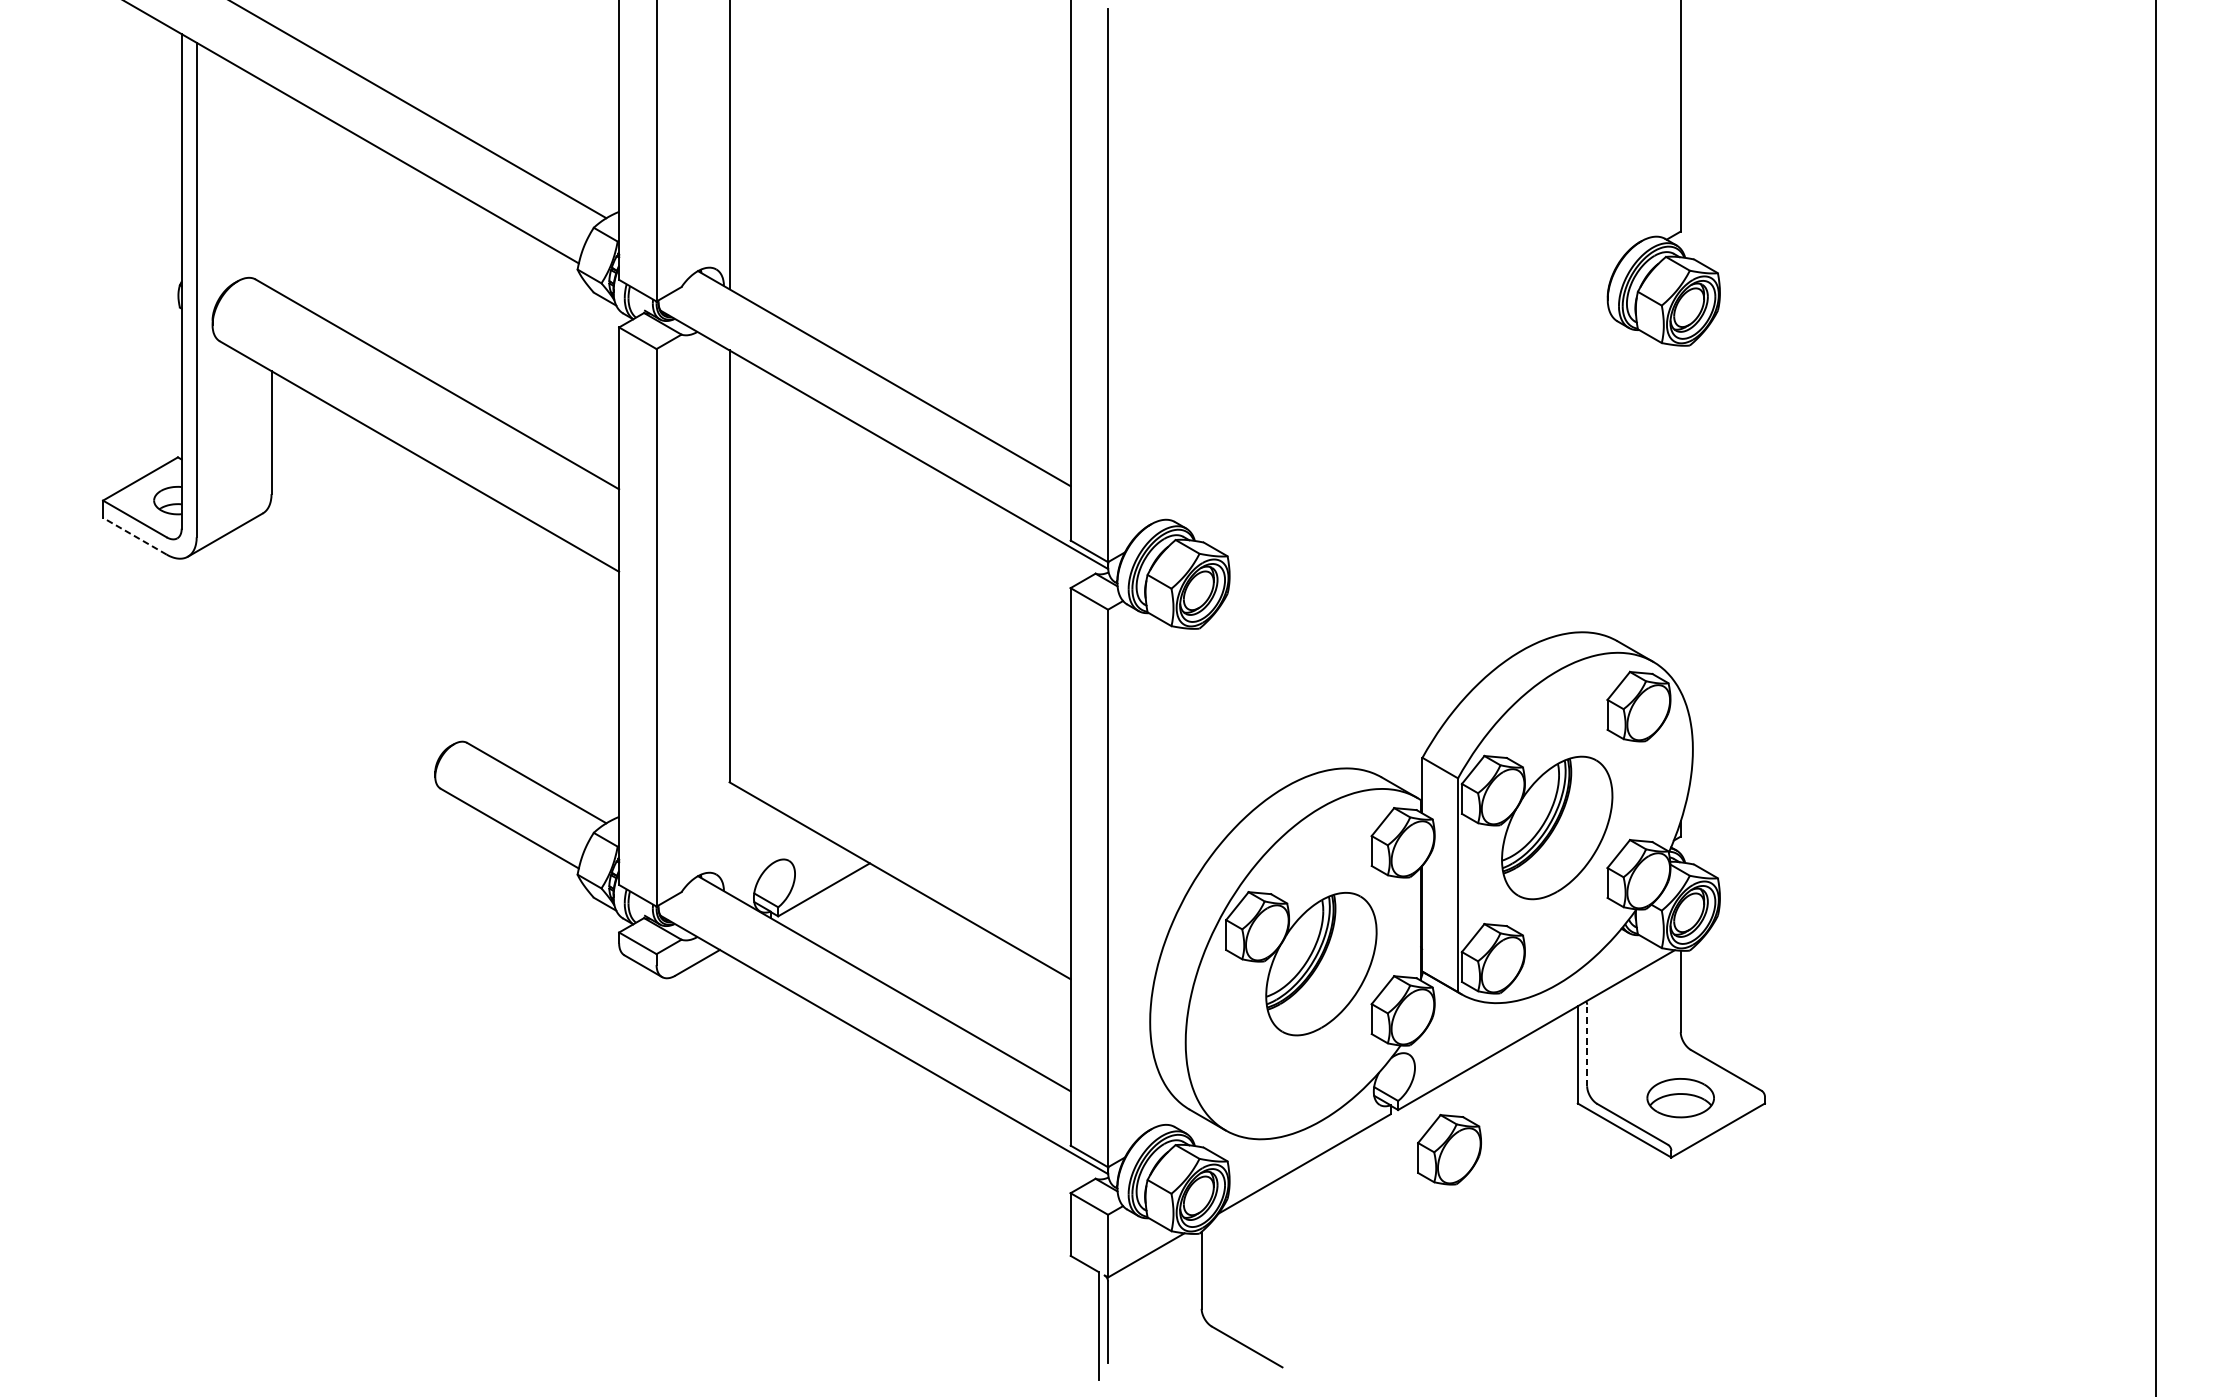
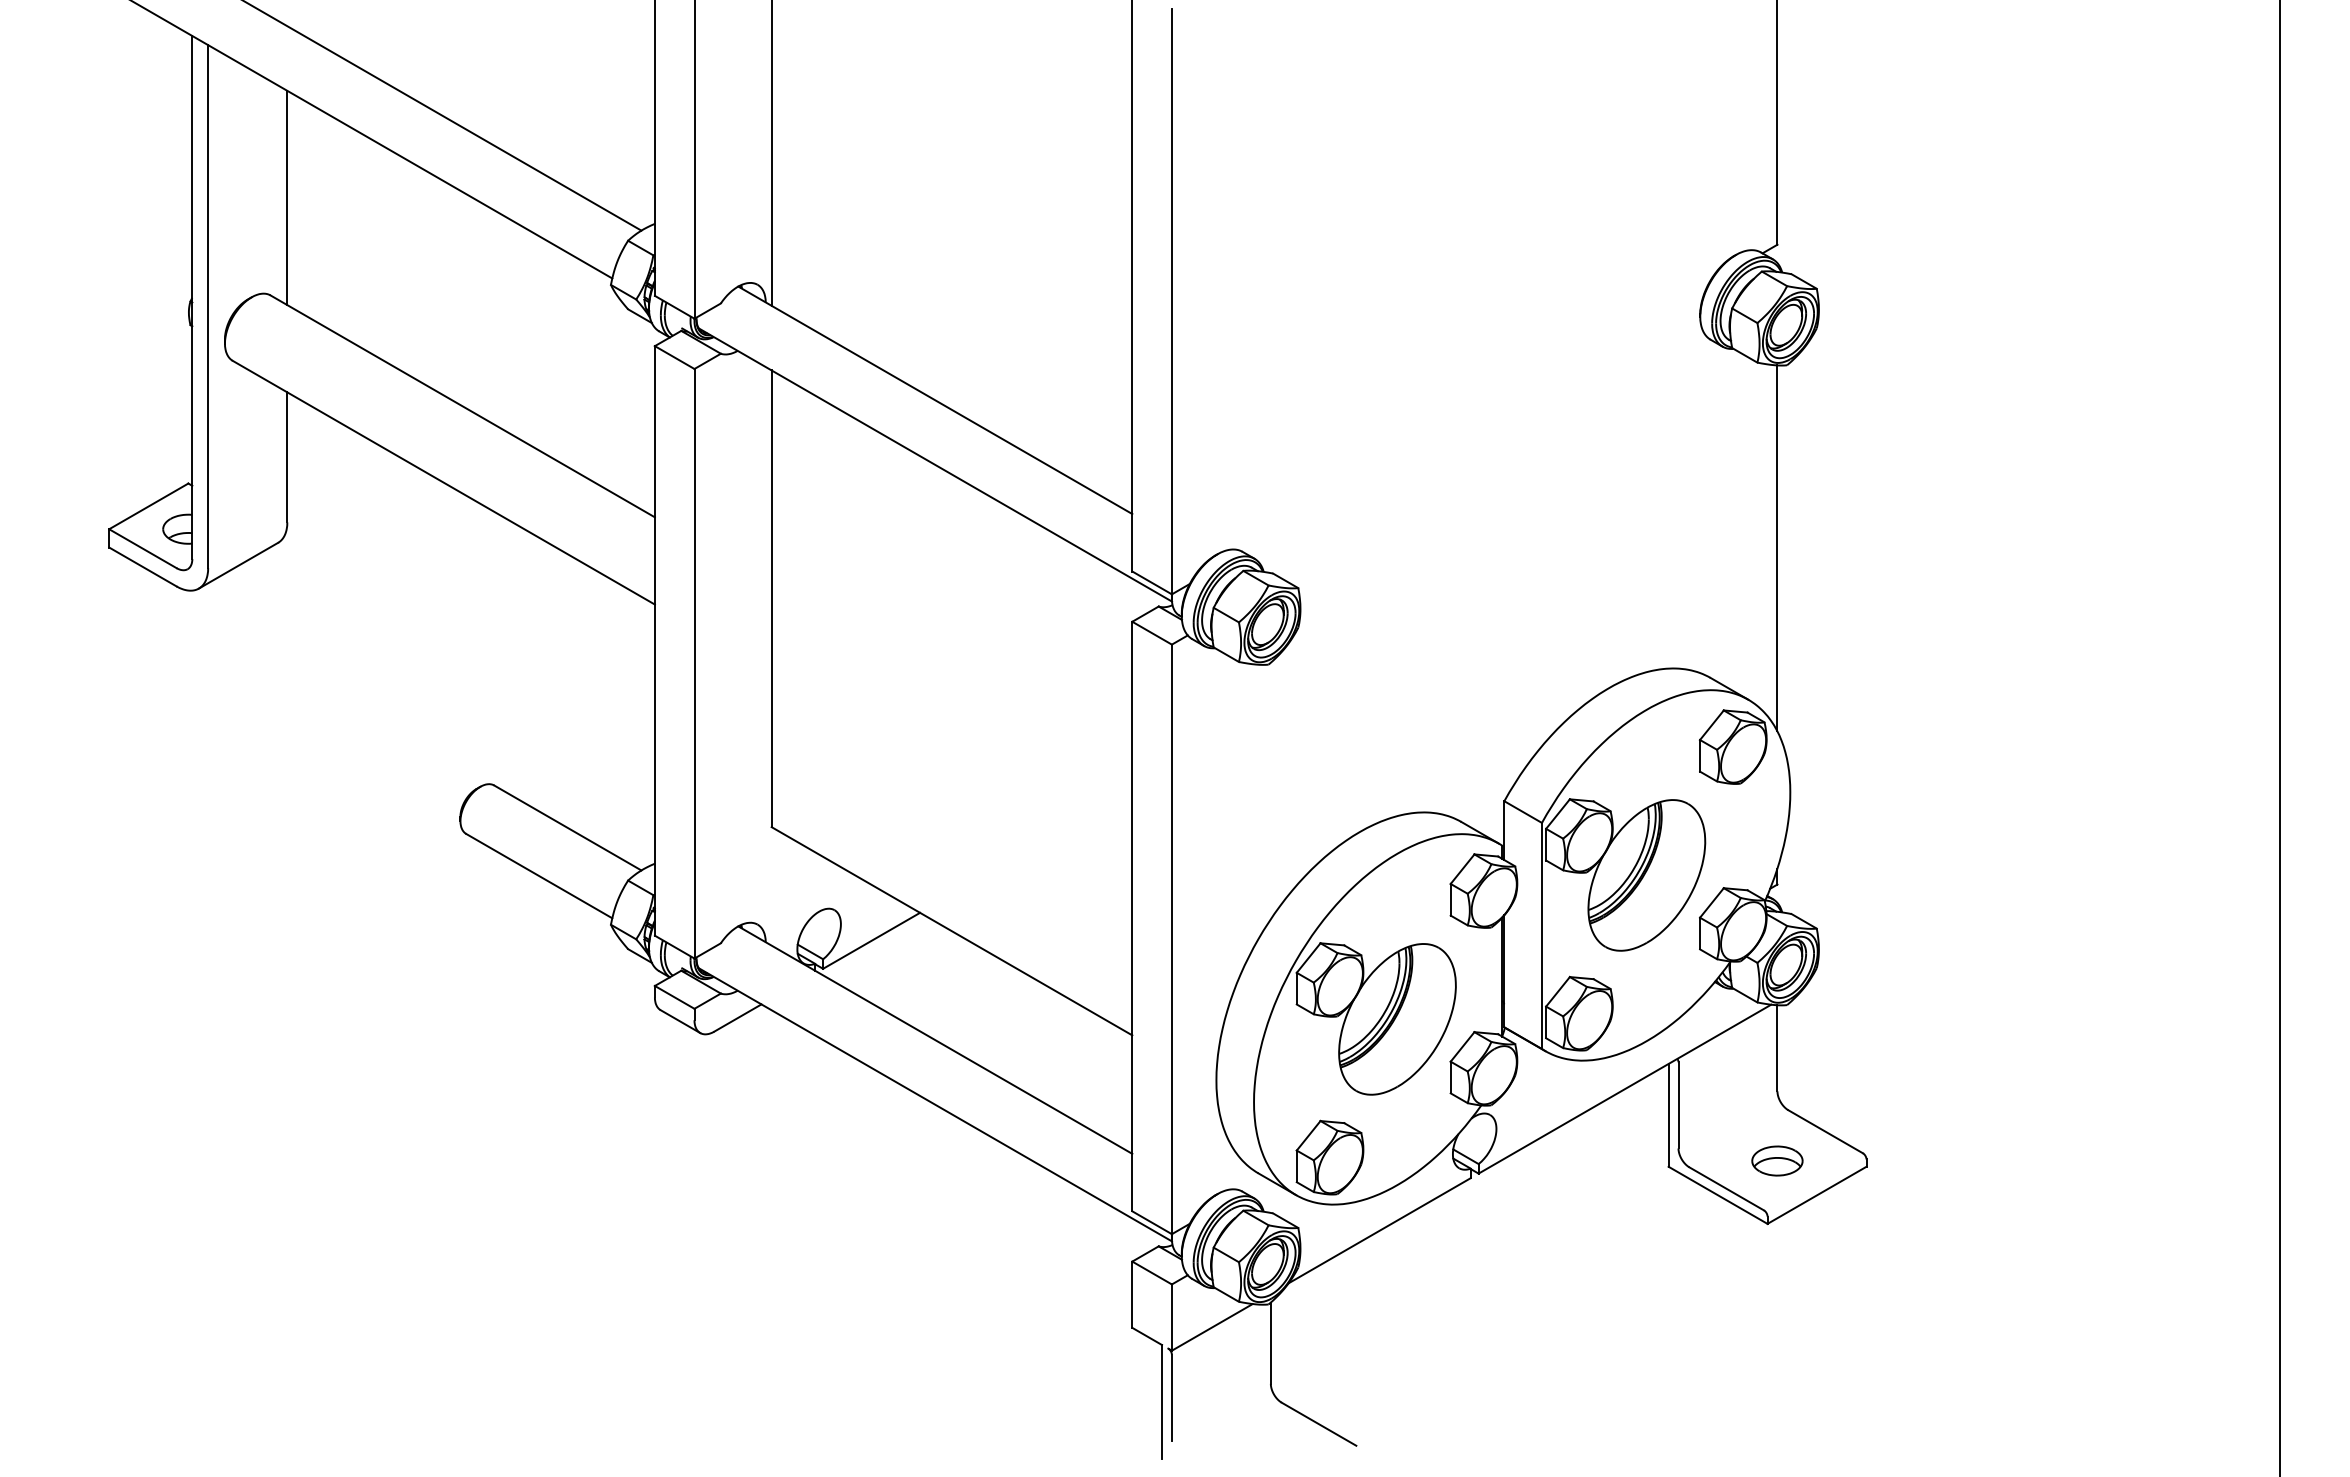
line: (271, 186) -> (287, 197), added
line: (1680, 518) -> (1777, 548), added
line: (134, 535) -> (142, 566), dashed -> solid
line: (1587, 1044) -> (1678, 1104), dashed -> solid
part: (1680, 1097) -> (1777, 1160), size x0.71
part: (1449, 1149) -> (1329, 1157), moved

